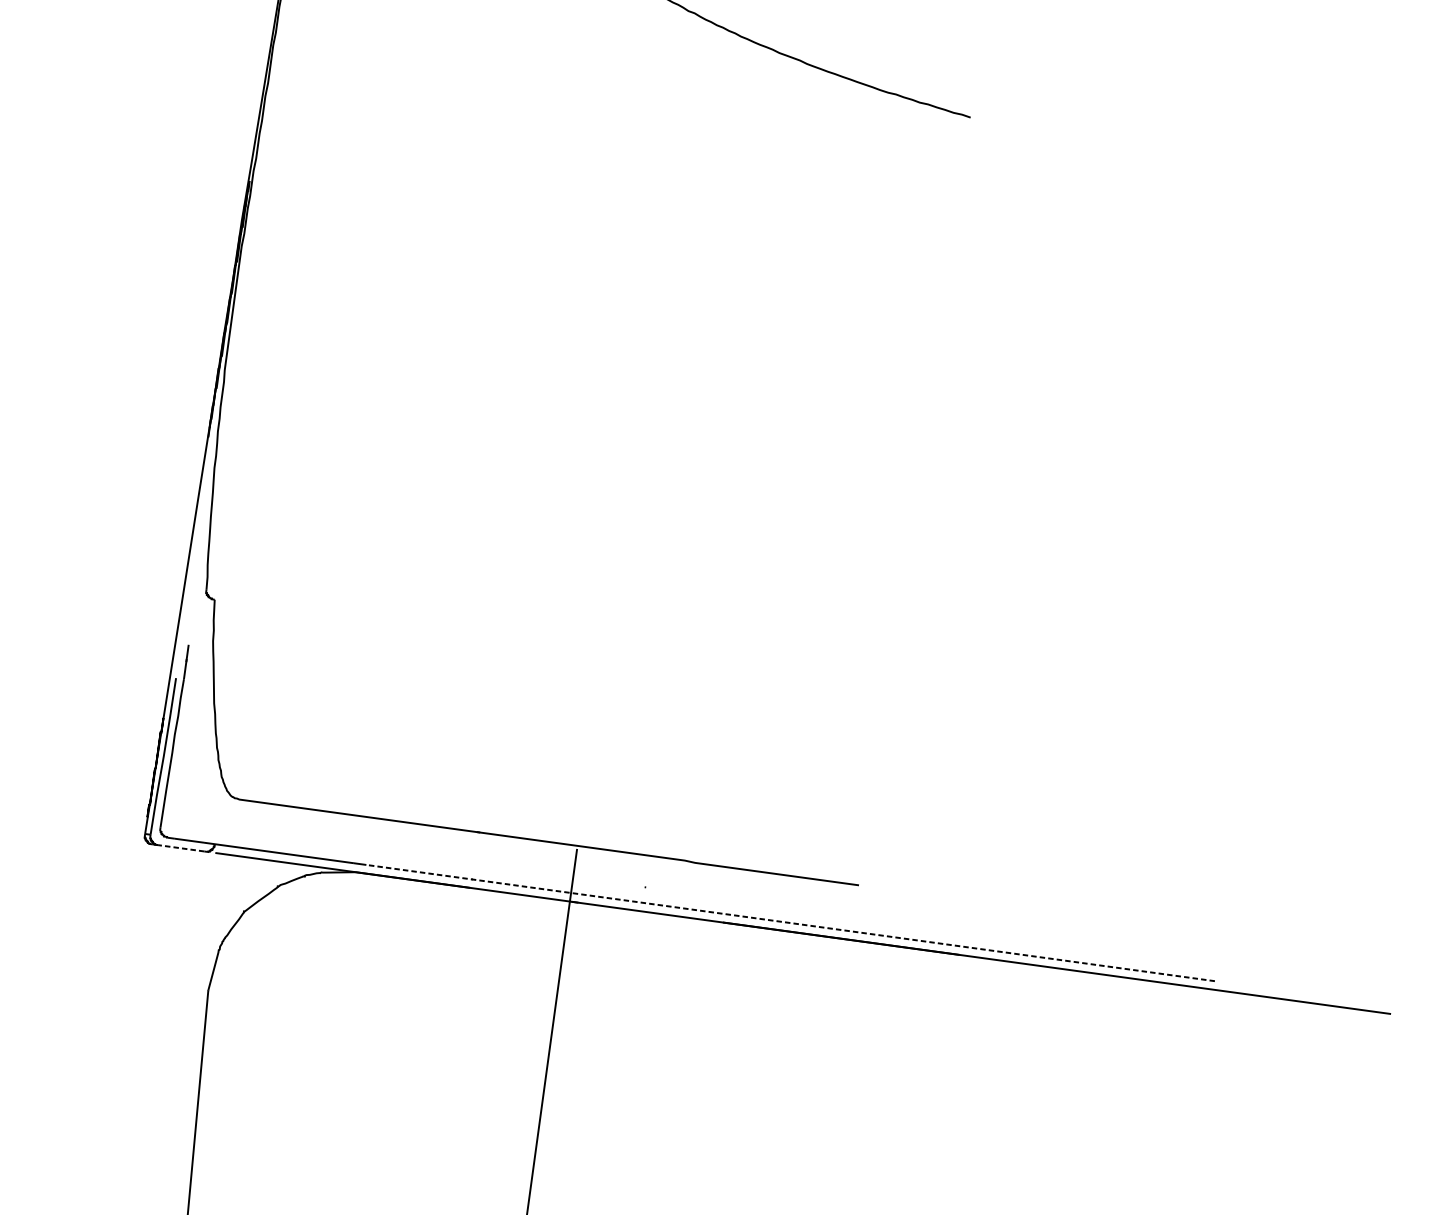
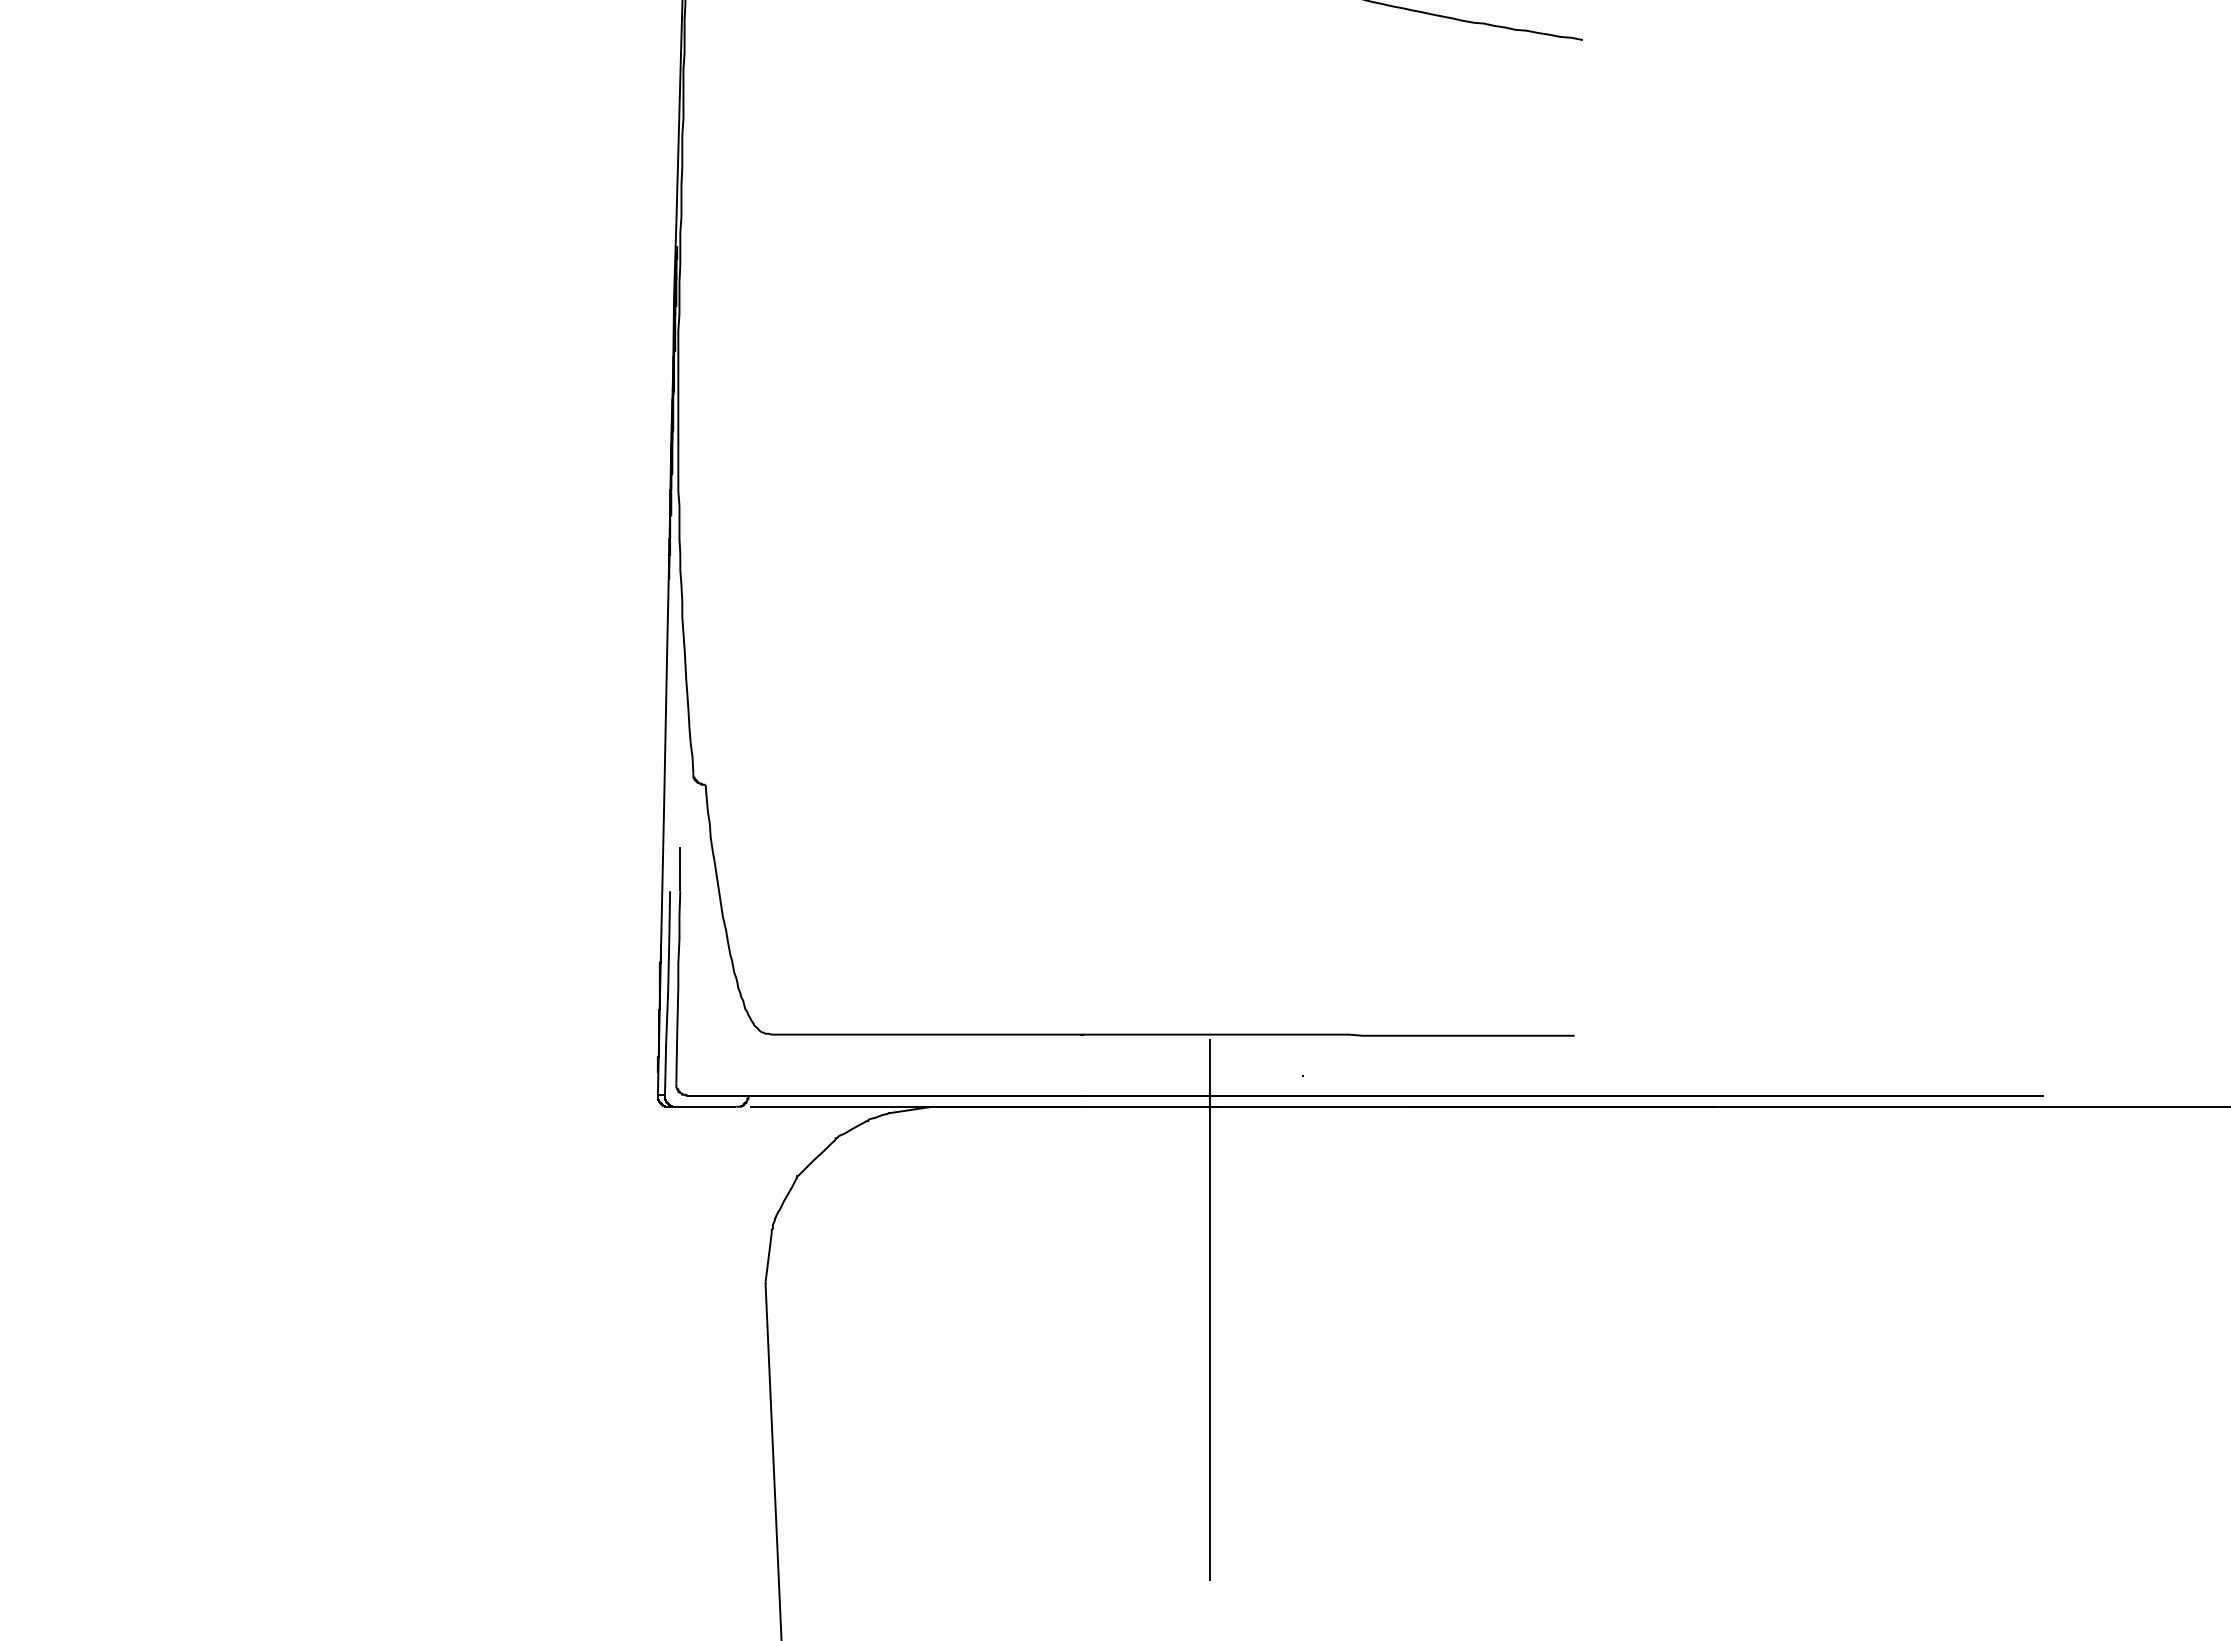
line: (181, 848) -> (706, 1106), dashed -> solid
line: (790, 922) -> (1494, 1095), dashed -> solid

